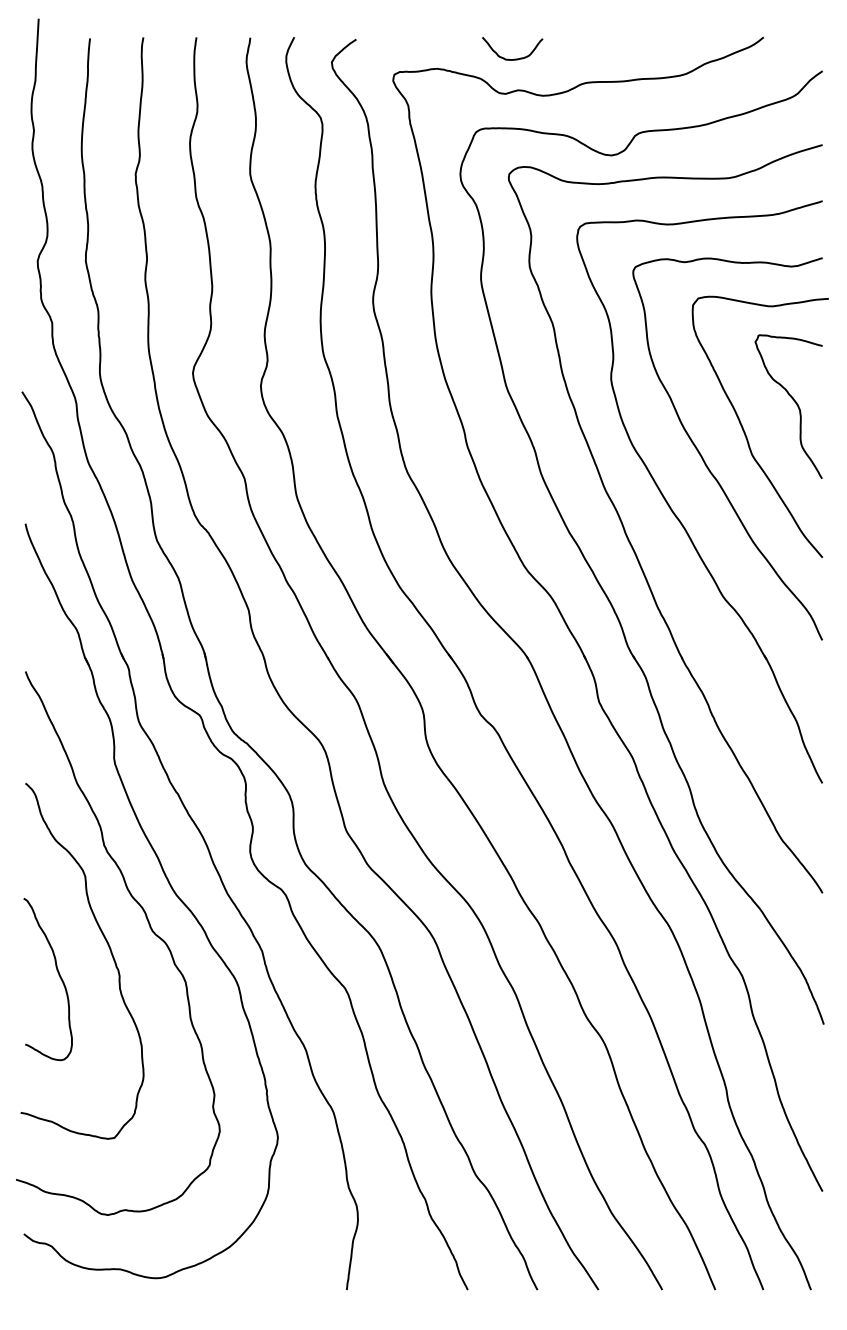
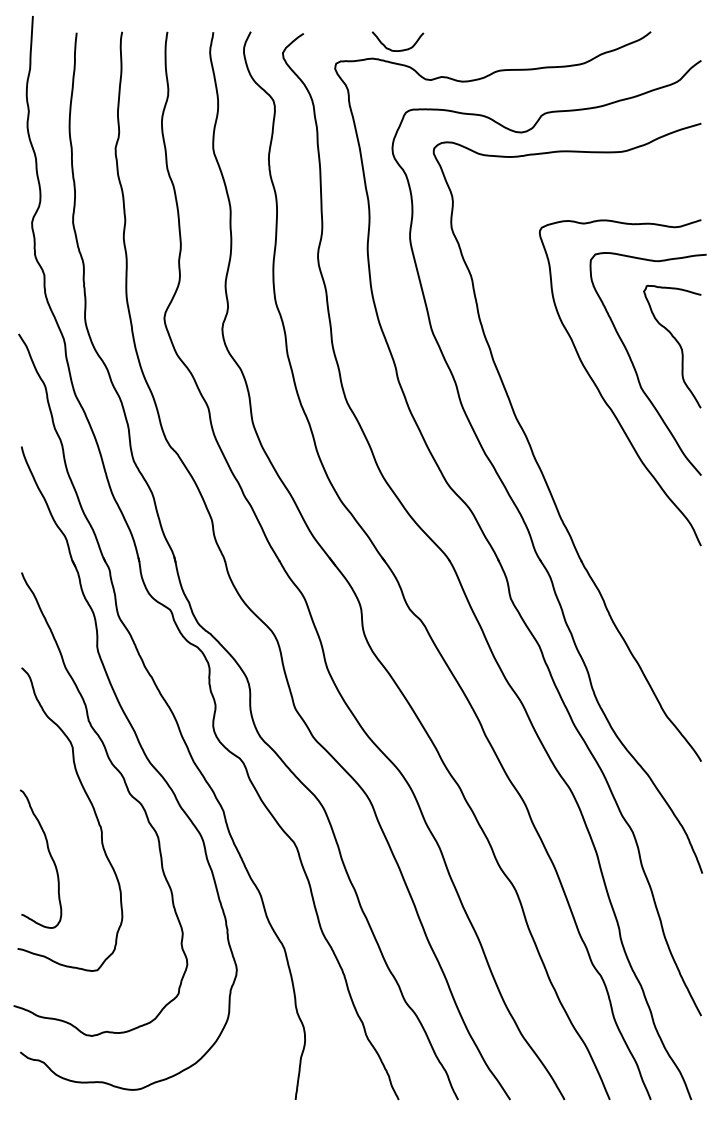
curve: (515, 58) -> (400, 49), moved
part: (673, 510) -> (574, 435), removed
curve: (58, 975) -> (49, 855), moved

